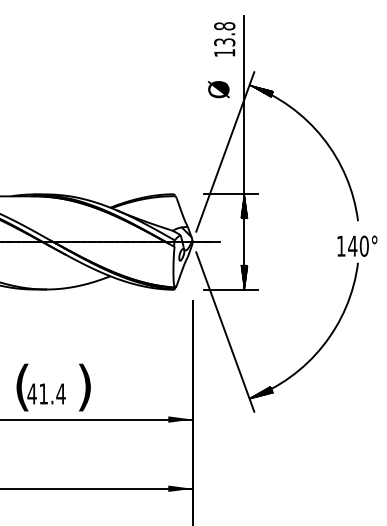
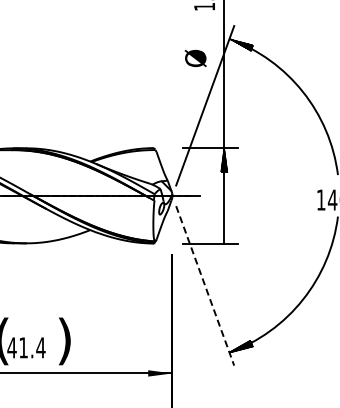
text: (218, 89) -> (195, 58), moved
hatch: (244, 277) -> (224, 231), removed
line: (225, 332) -> (205, 286), solid -> dashed

